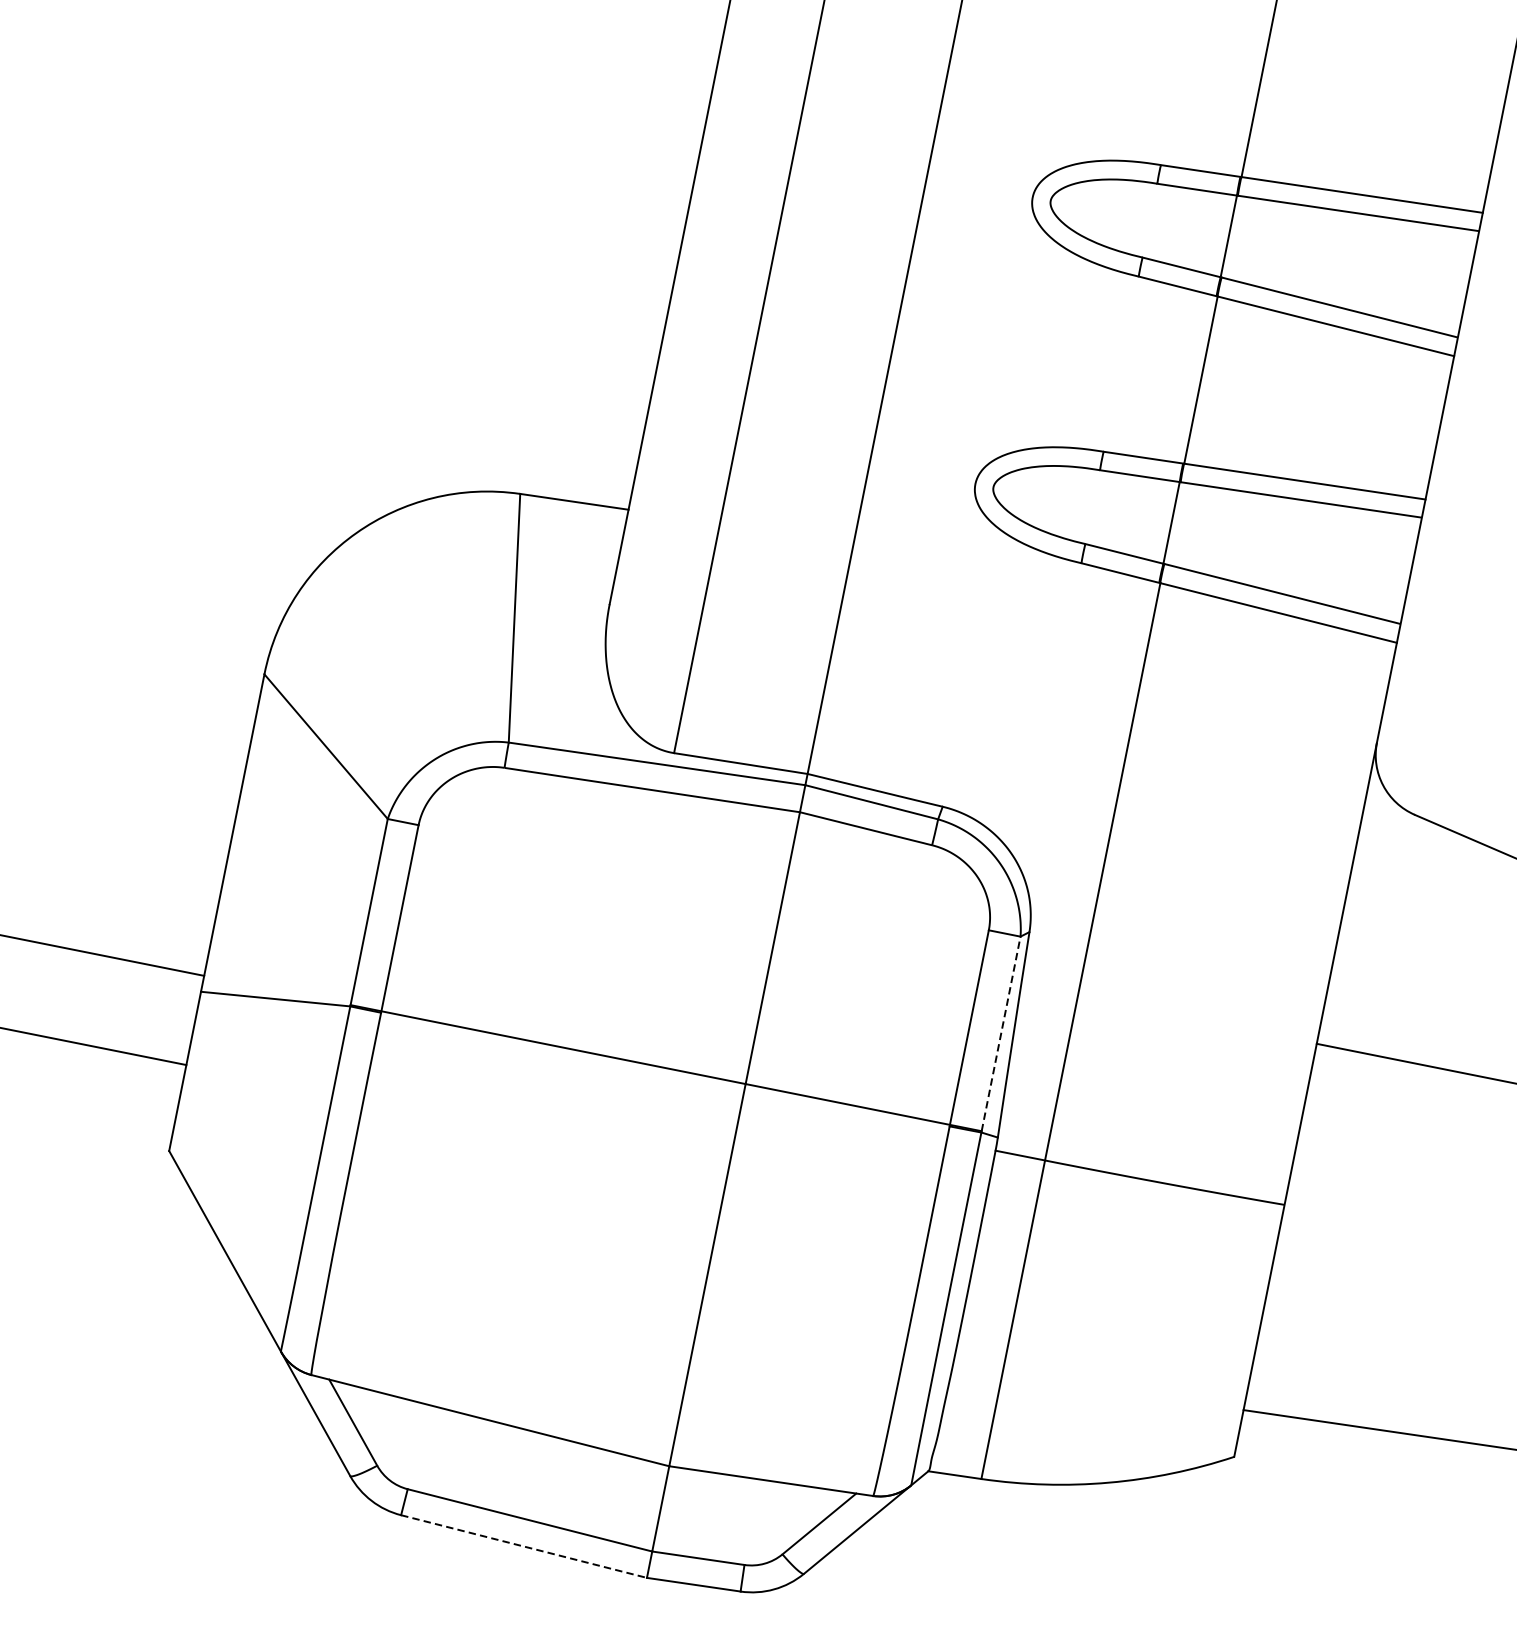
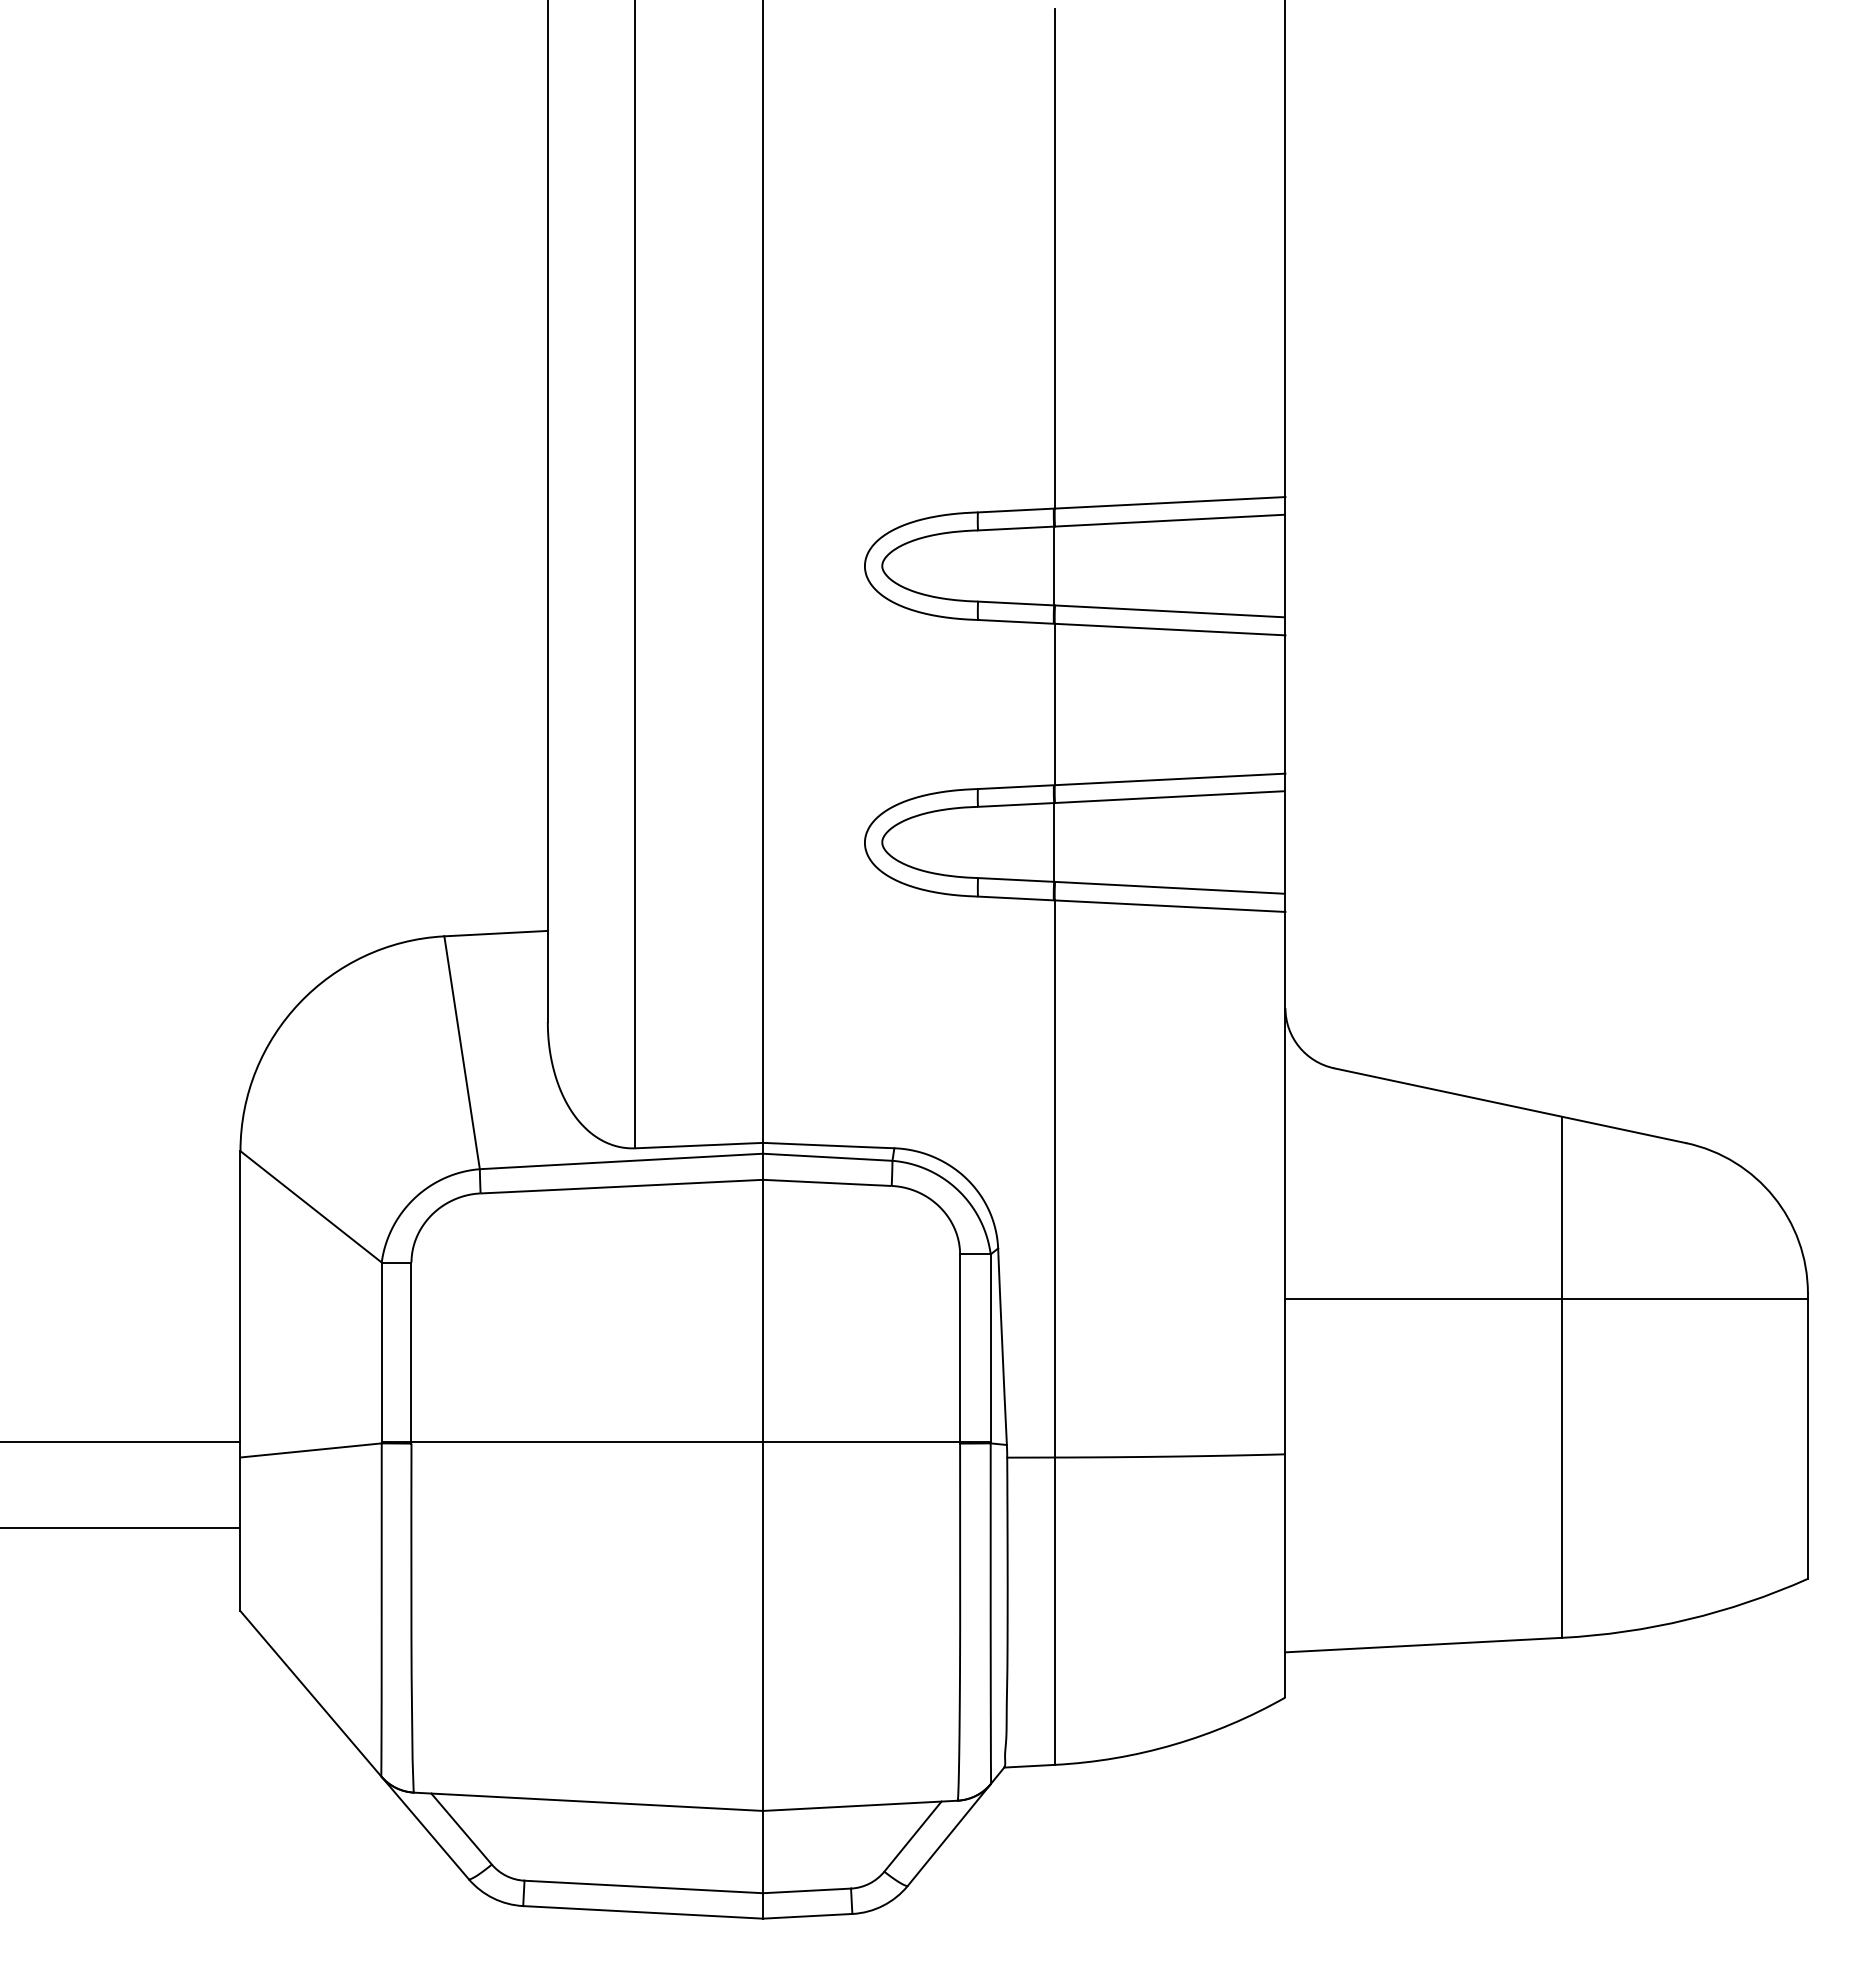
line: (1000, 1034) -> (990, 1348), dashed -> solid
line: (524, 1546) -> (643, 1912), dashed -> solid

